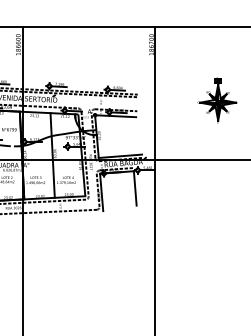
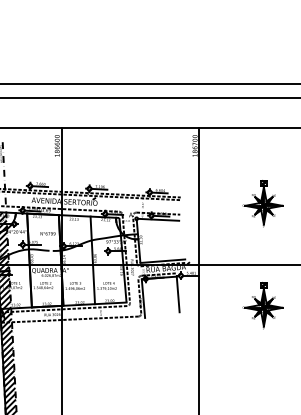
part: (216, 199) -> (262, 305), added

